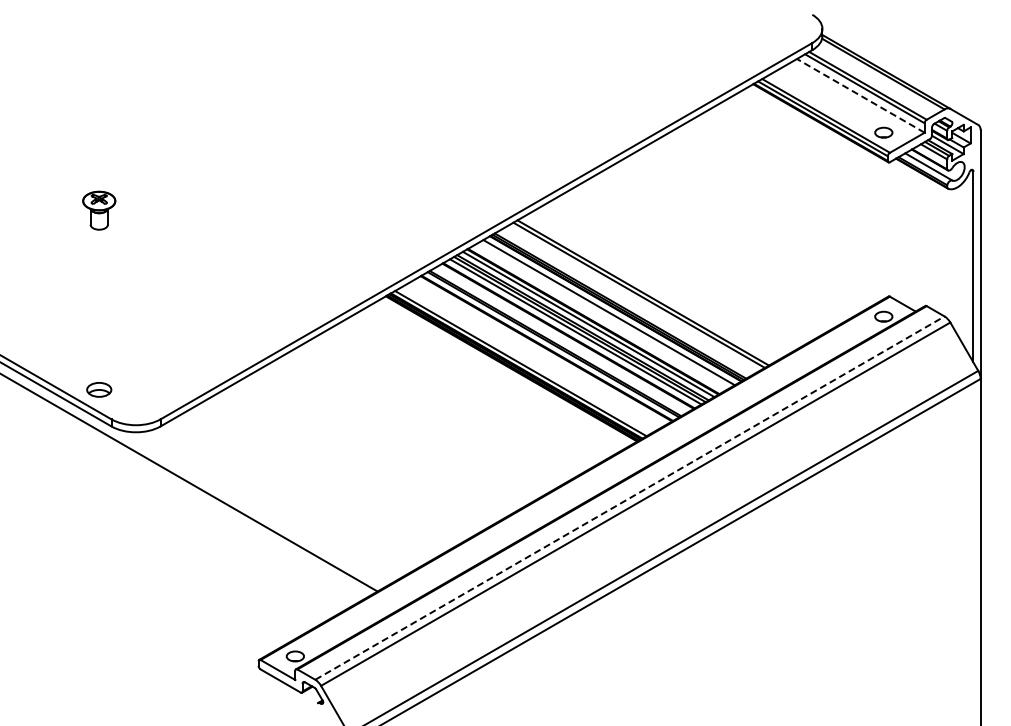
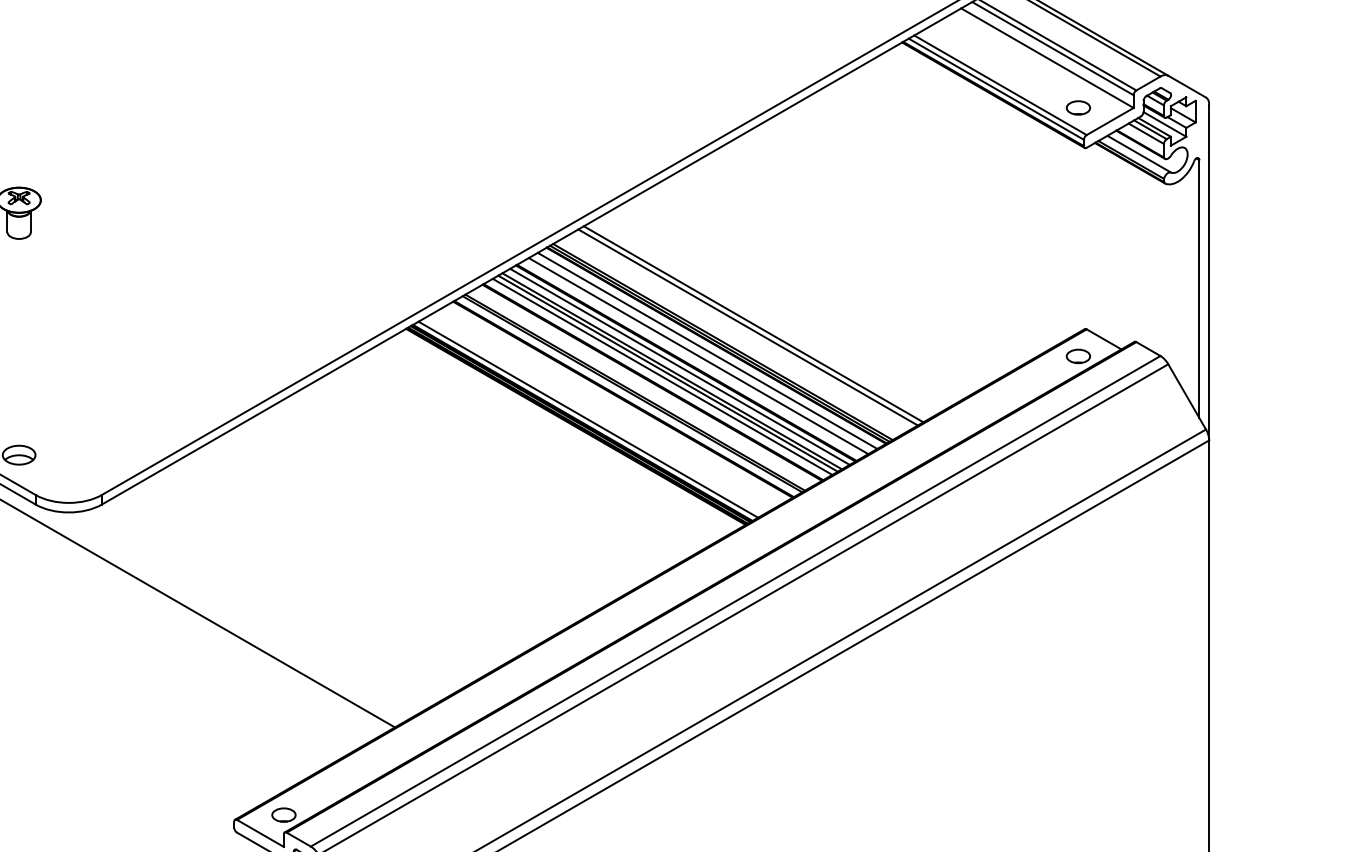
line: (860, 95) -> (1046, 57), dashed -> solid
line: (602, 316) -> (698, 356), added
line: (630, 497) -> (736, 600), dashed -> solid

